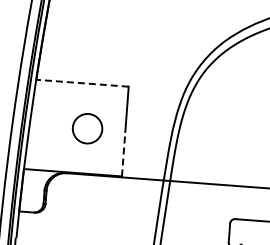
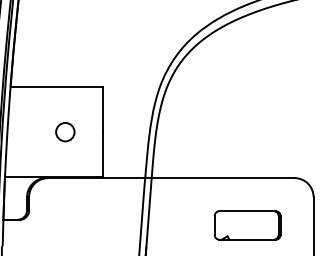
line: (82, 83) -> (56, 87), dashed -> solid
circle: (87, 128) -> (65, 131), size x0.62
line: (123, 153) -> (103, 154), dashed -> solid

